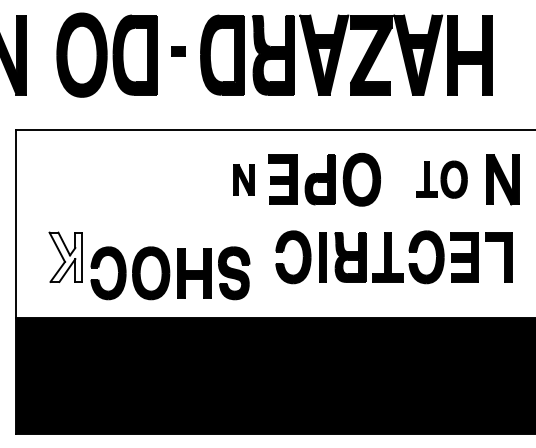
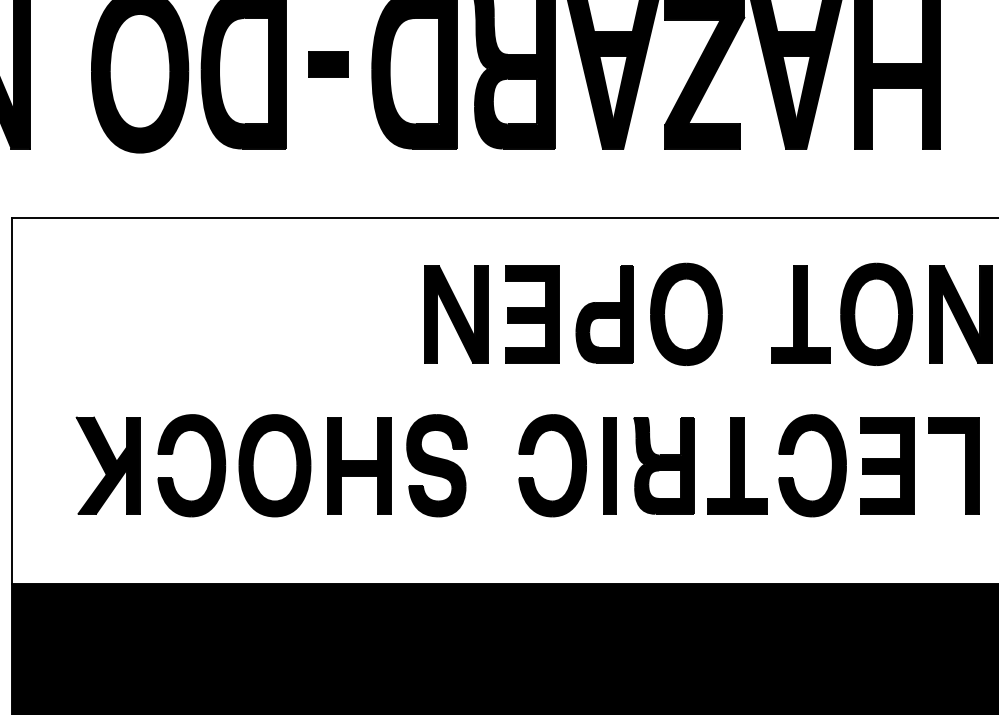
part: (178, 51) -> (328, 64), size x1.43
part: (243, 179) -> (455, 313), size x1.67
part: (441, 179) -> (841, 313), size x1.43
fill: (65, 256) -> (107, 464), added
part: (170, 273) -> (312, 466), moved

